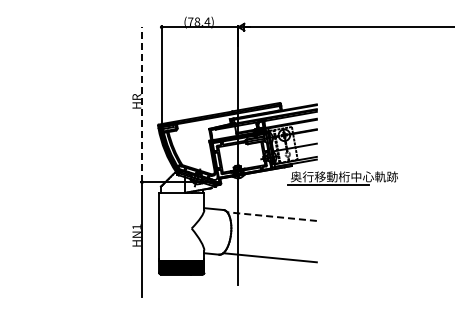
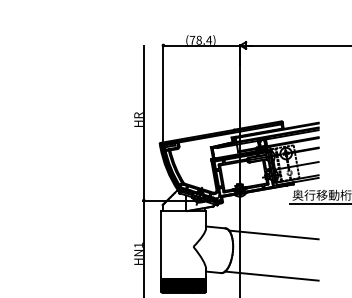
line: (142, 104) -> (144, 122), dashed -> solid
line: (271, 216) -> (273, 234), dashed -> solid

